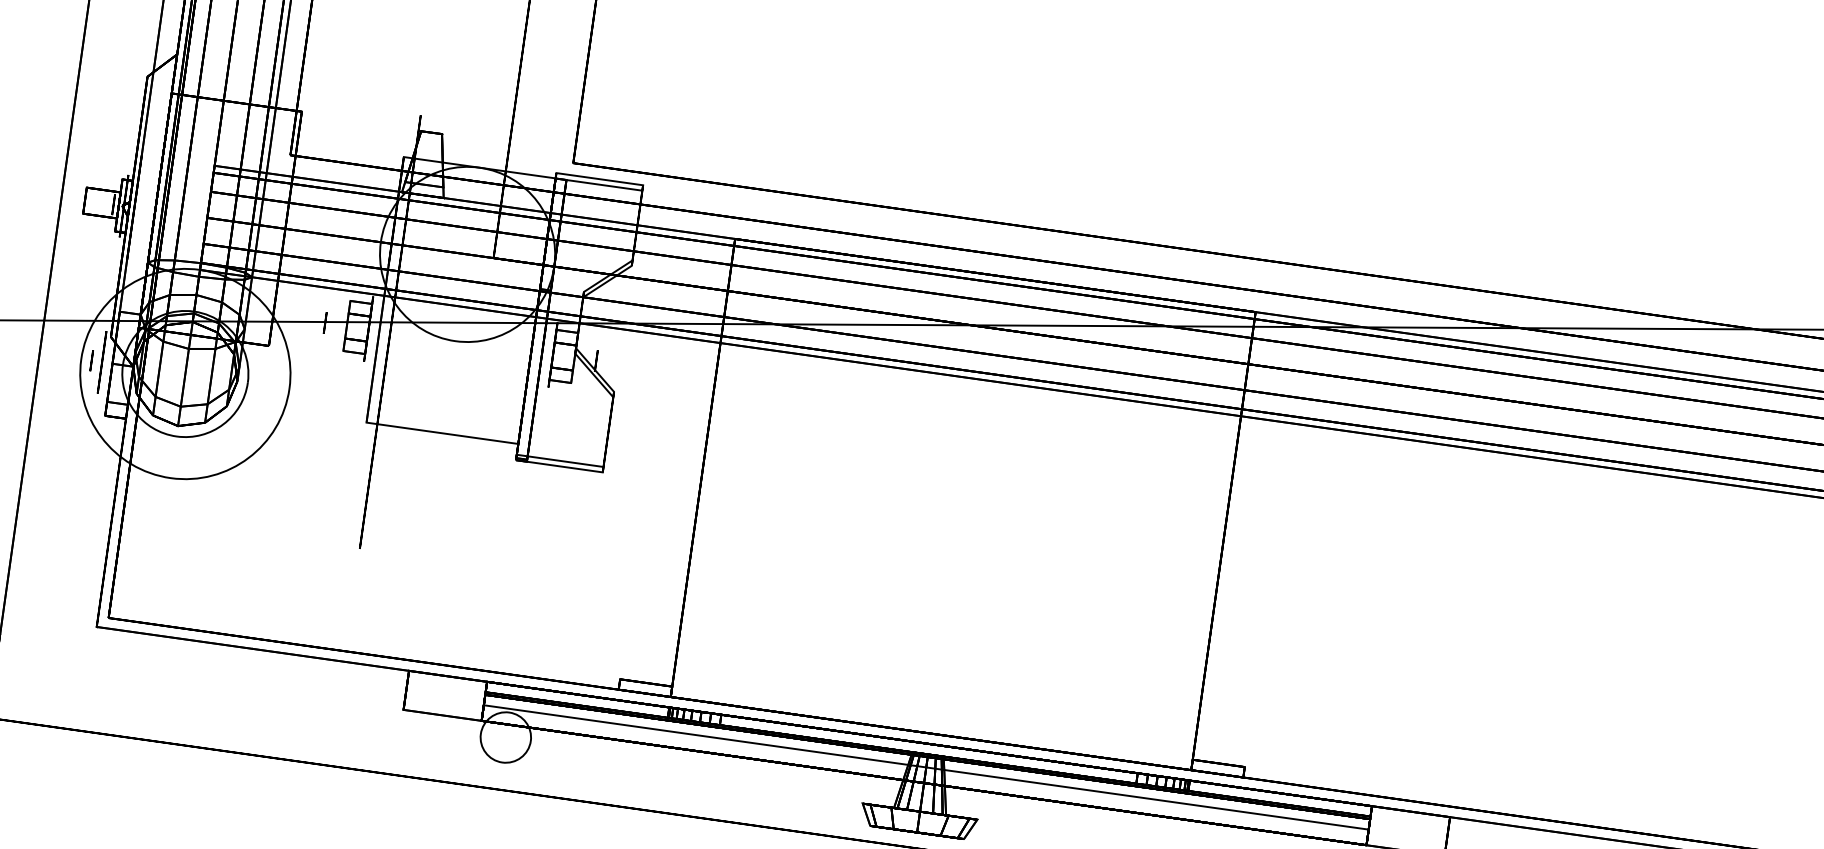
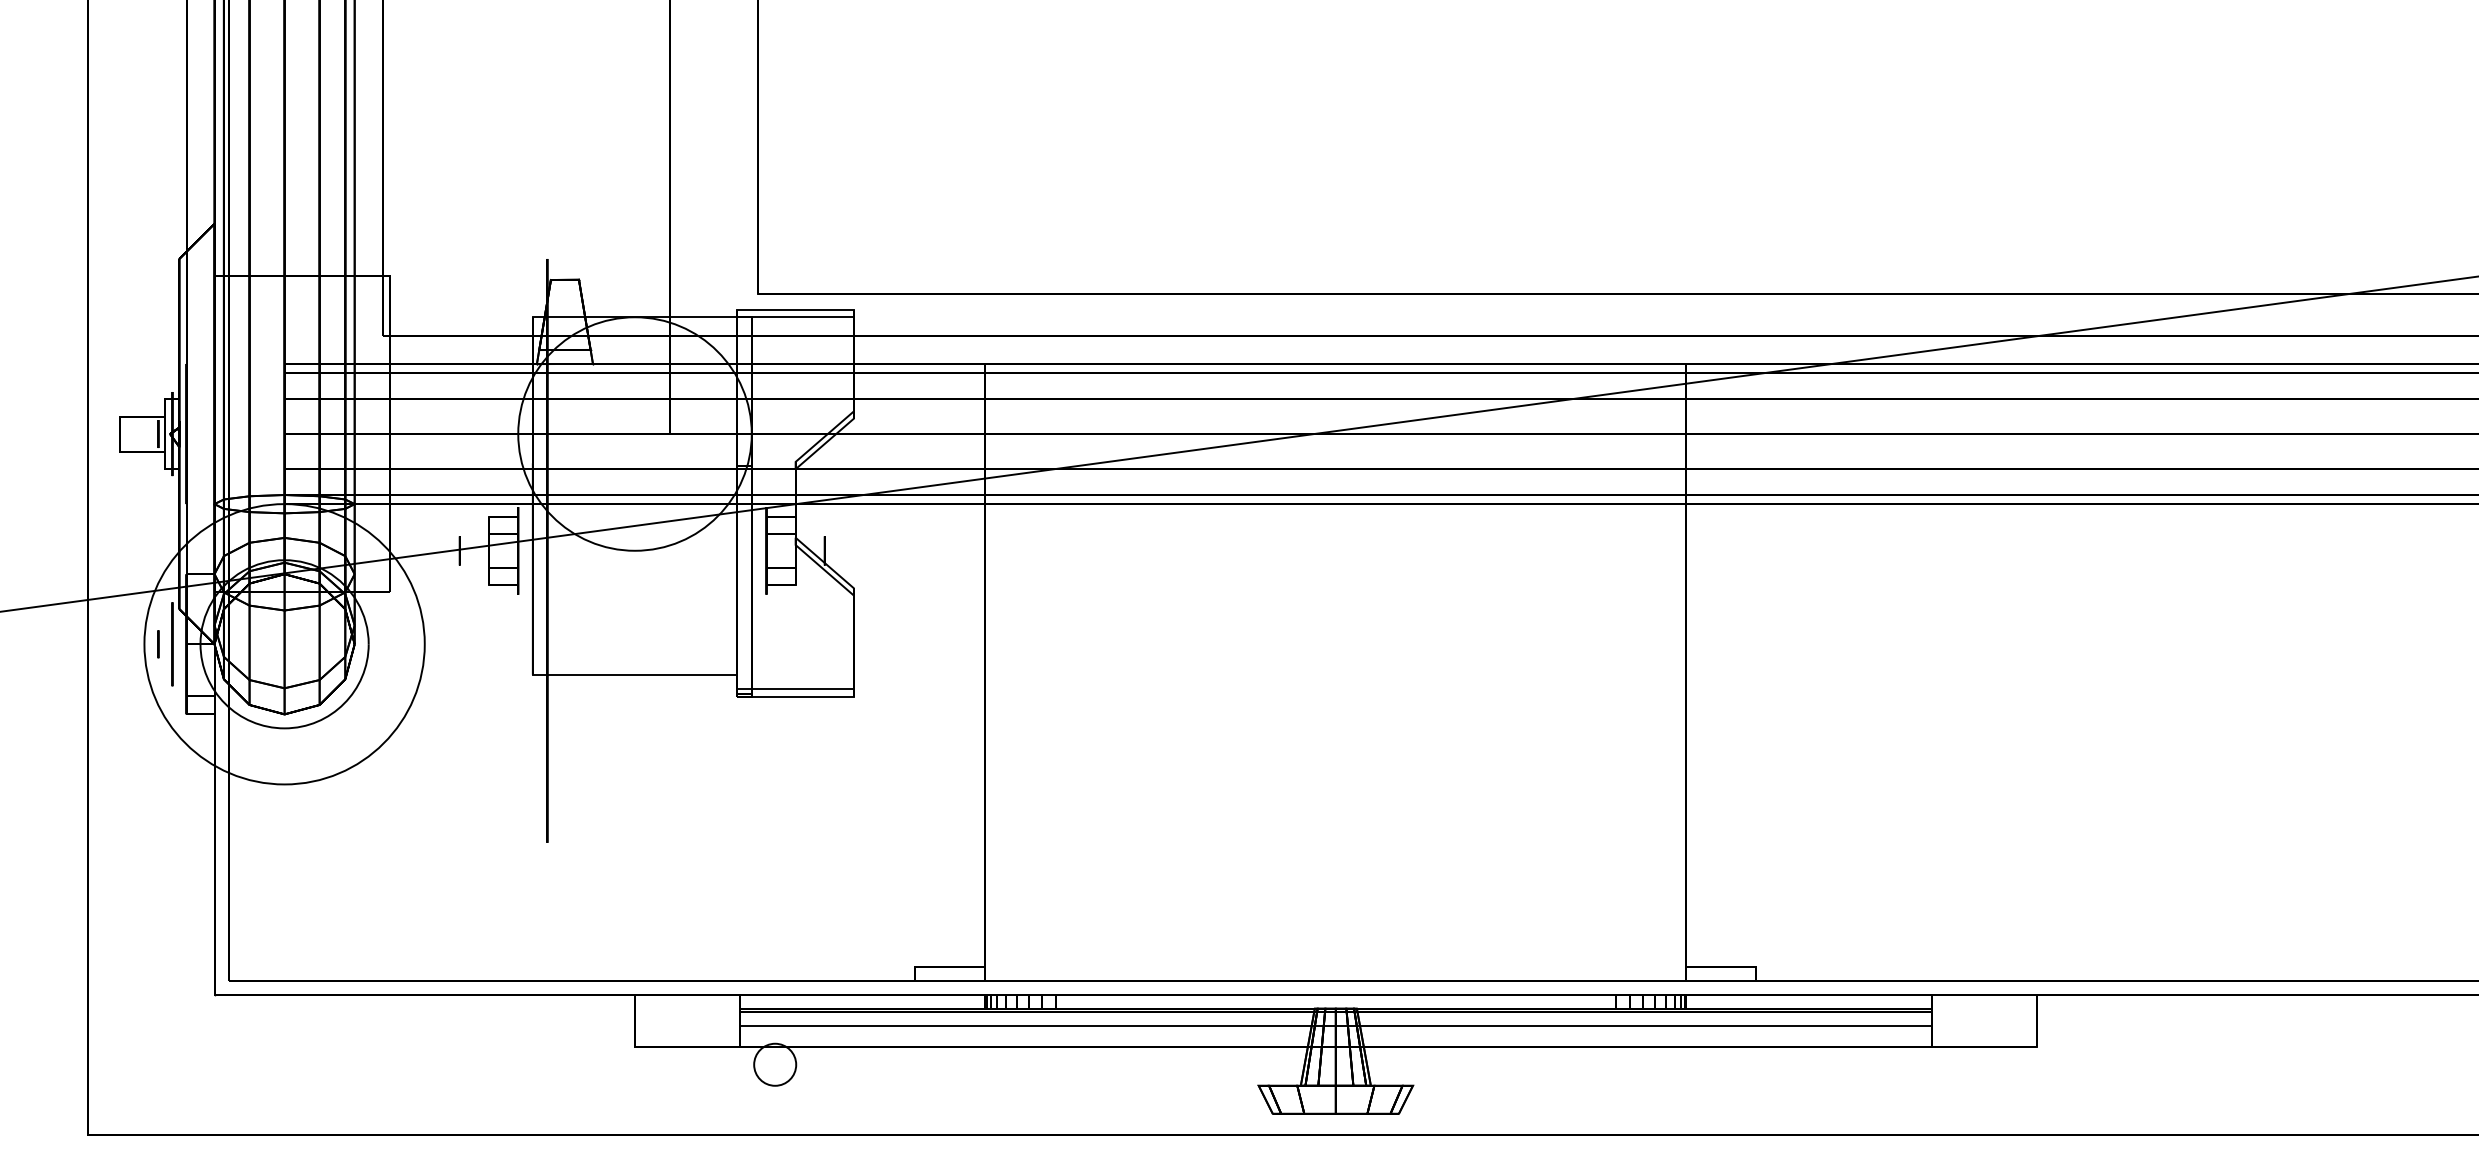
circle: (506, 737) -> (775, 1064), size x0.62

